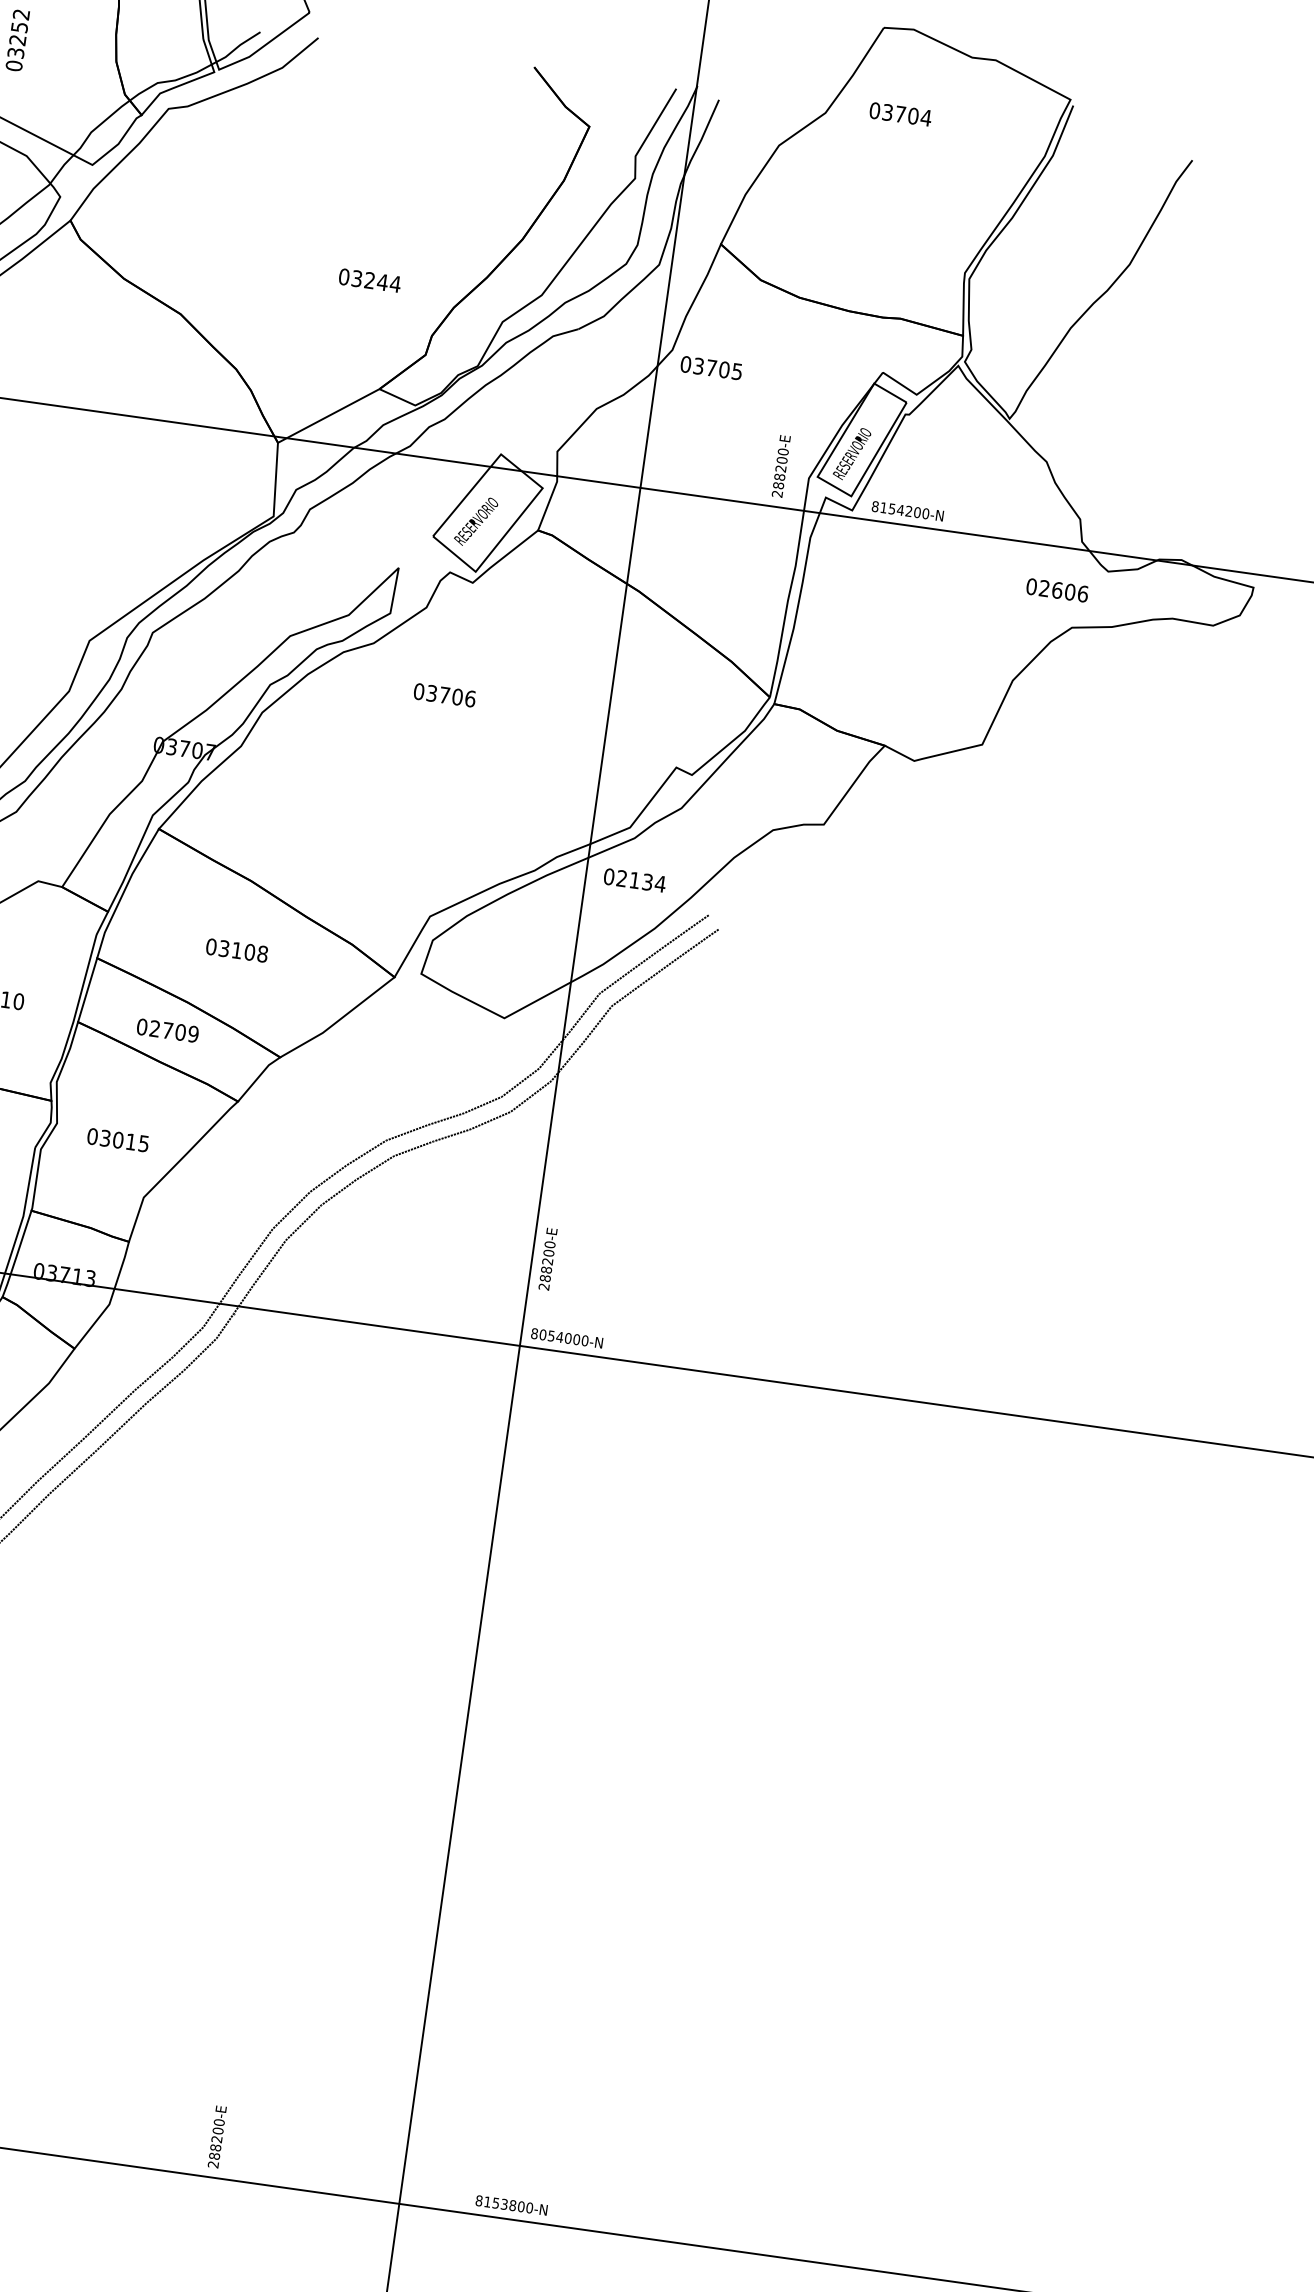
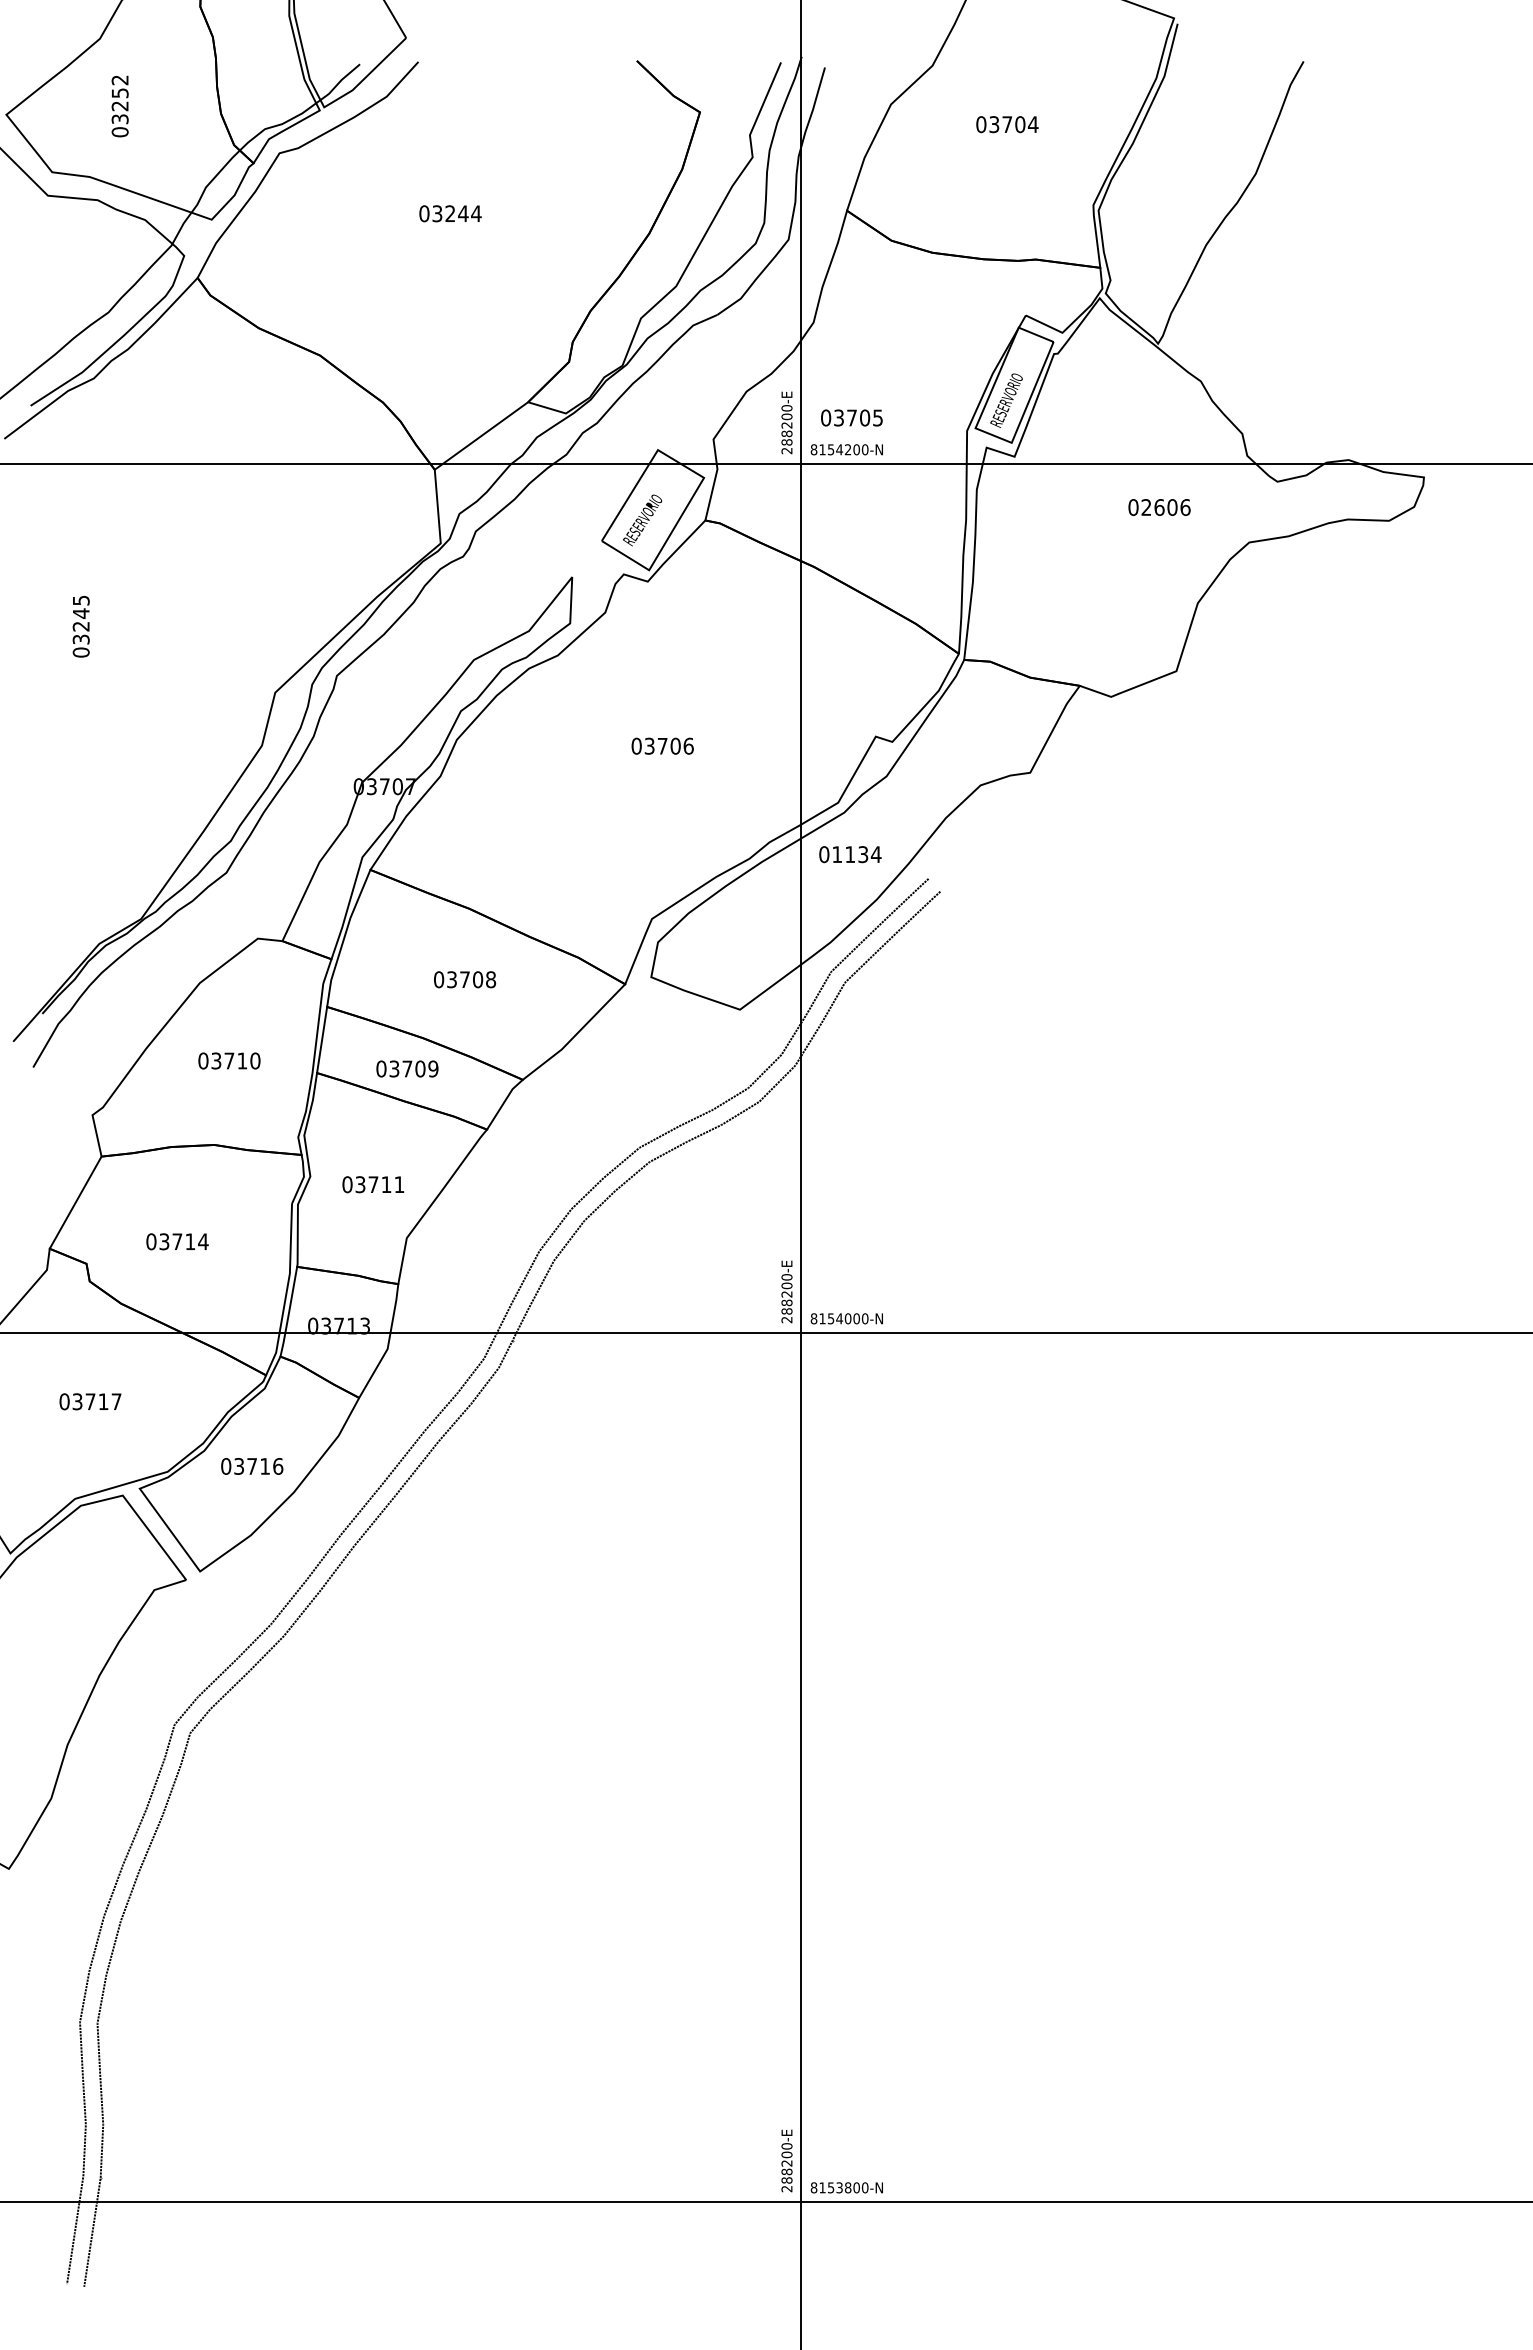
text: (900, 114) -> (1007, 124), moved
text: (370, 280) -> (450, 213), moved
text: (711, 367) -> (851, 417), moved
text: (780, 465) -> (786, 422), moved
text: (907, 510) -> (846, 449), moved
text: (1057, 590) -> (1159, 507), moved
text: (444, 694) -> (662, 745), moved
text: (621, 878) -> (836, 854), 02134 -> 01134
text: (236, 950) -> (464, 979), 03108 -> 03708
text: (154, 1029) -> (394, 1069), 02709 -> 03709
text: (131, 1141) -> (386, 1184), 03015 -> 03711
text: (547, 1258) -> (786, 1291), moved
text: (543, 1334) -> (822, 1318), 8054000-N -> 8154000-N
text: (216, 2136) -> (786, 2160), moved
text: (511, 2205) -> (846, 2187), moved

